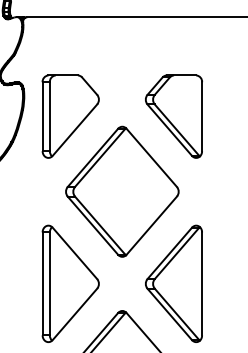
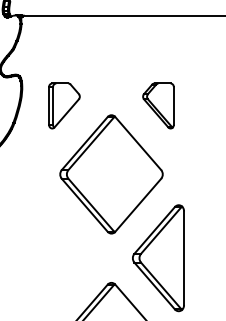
part: (70, 116) -> (64, 105), size x0.6
part: (173, 116) -> (158, 105), size x0.6
part: (70, 283) -> (64, 257), removed

